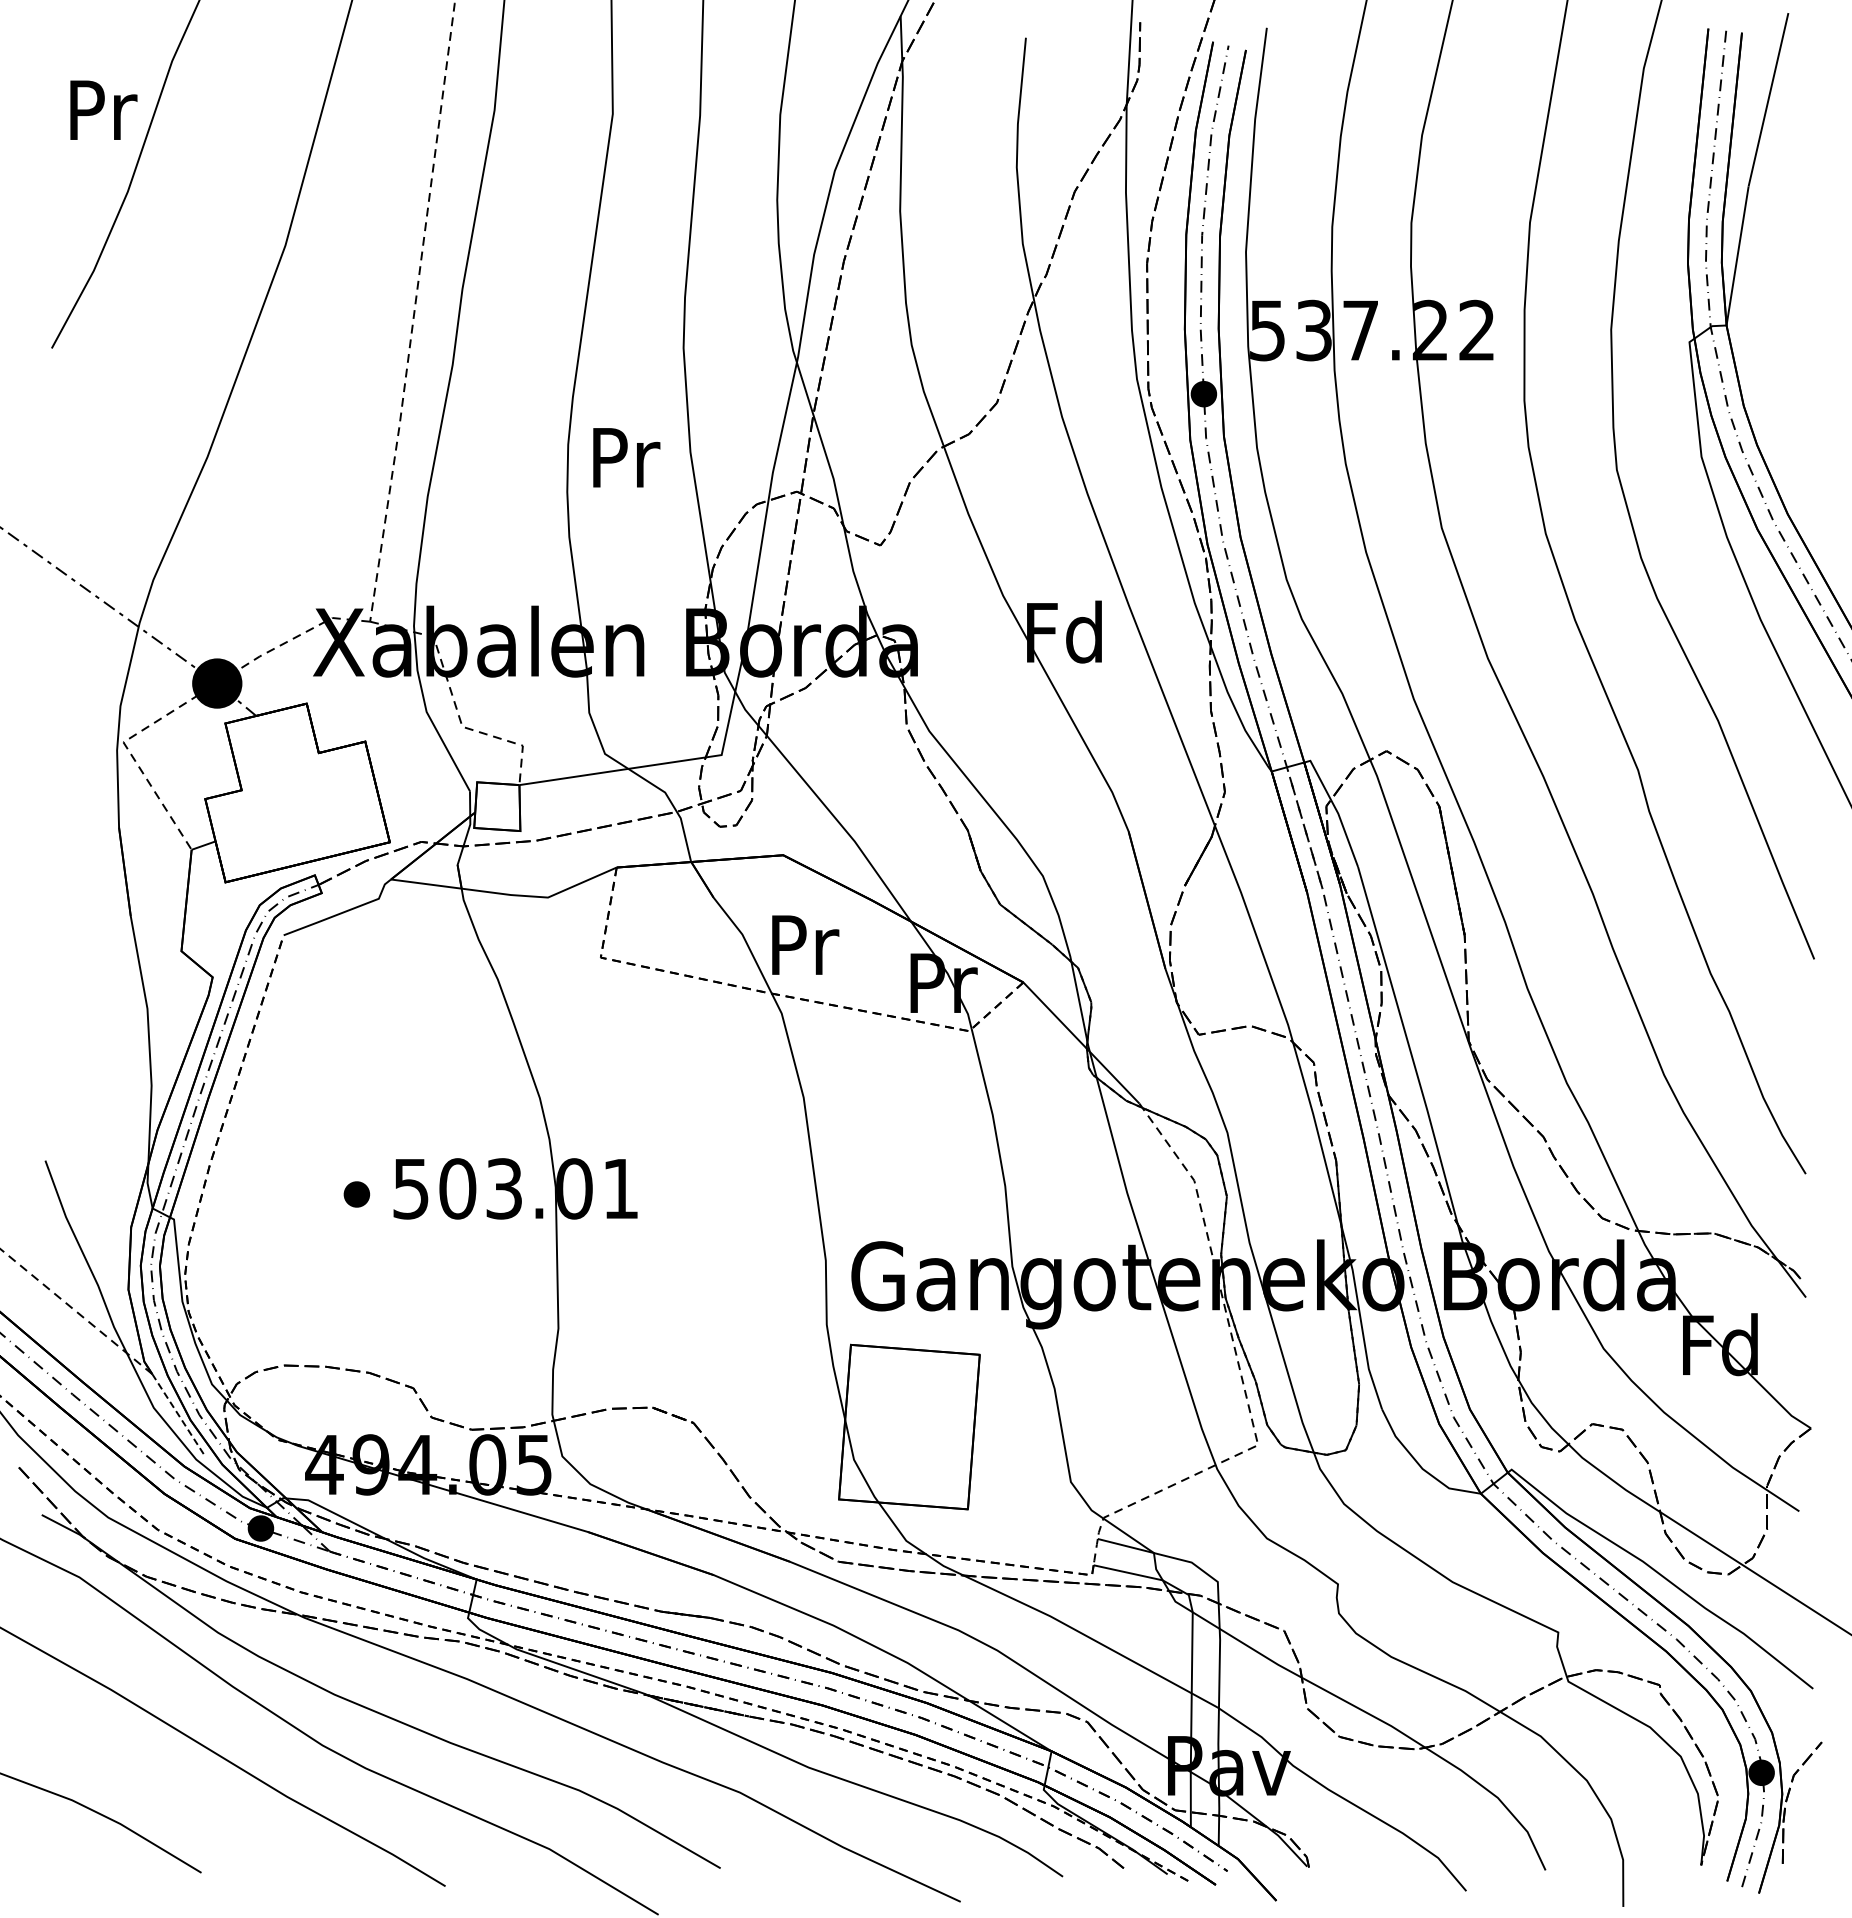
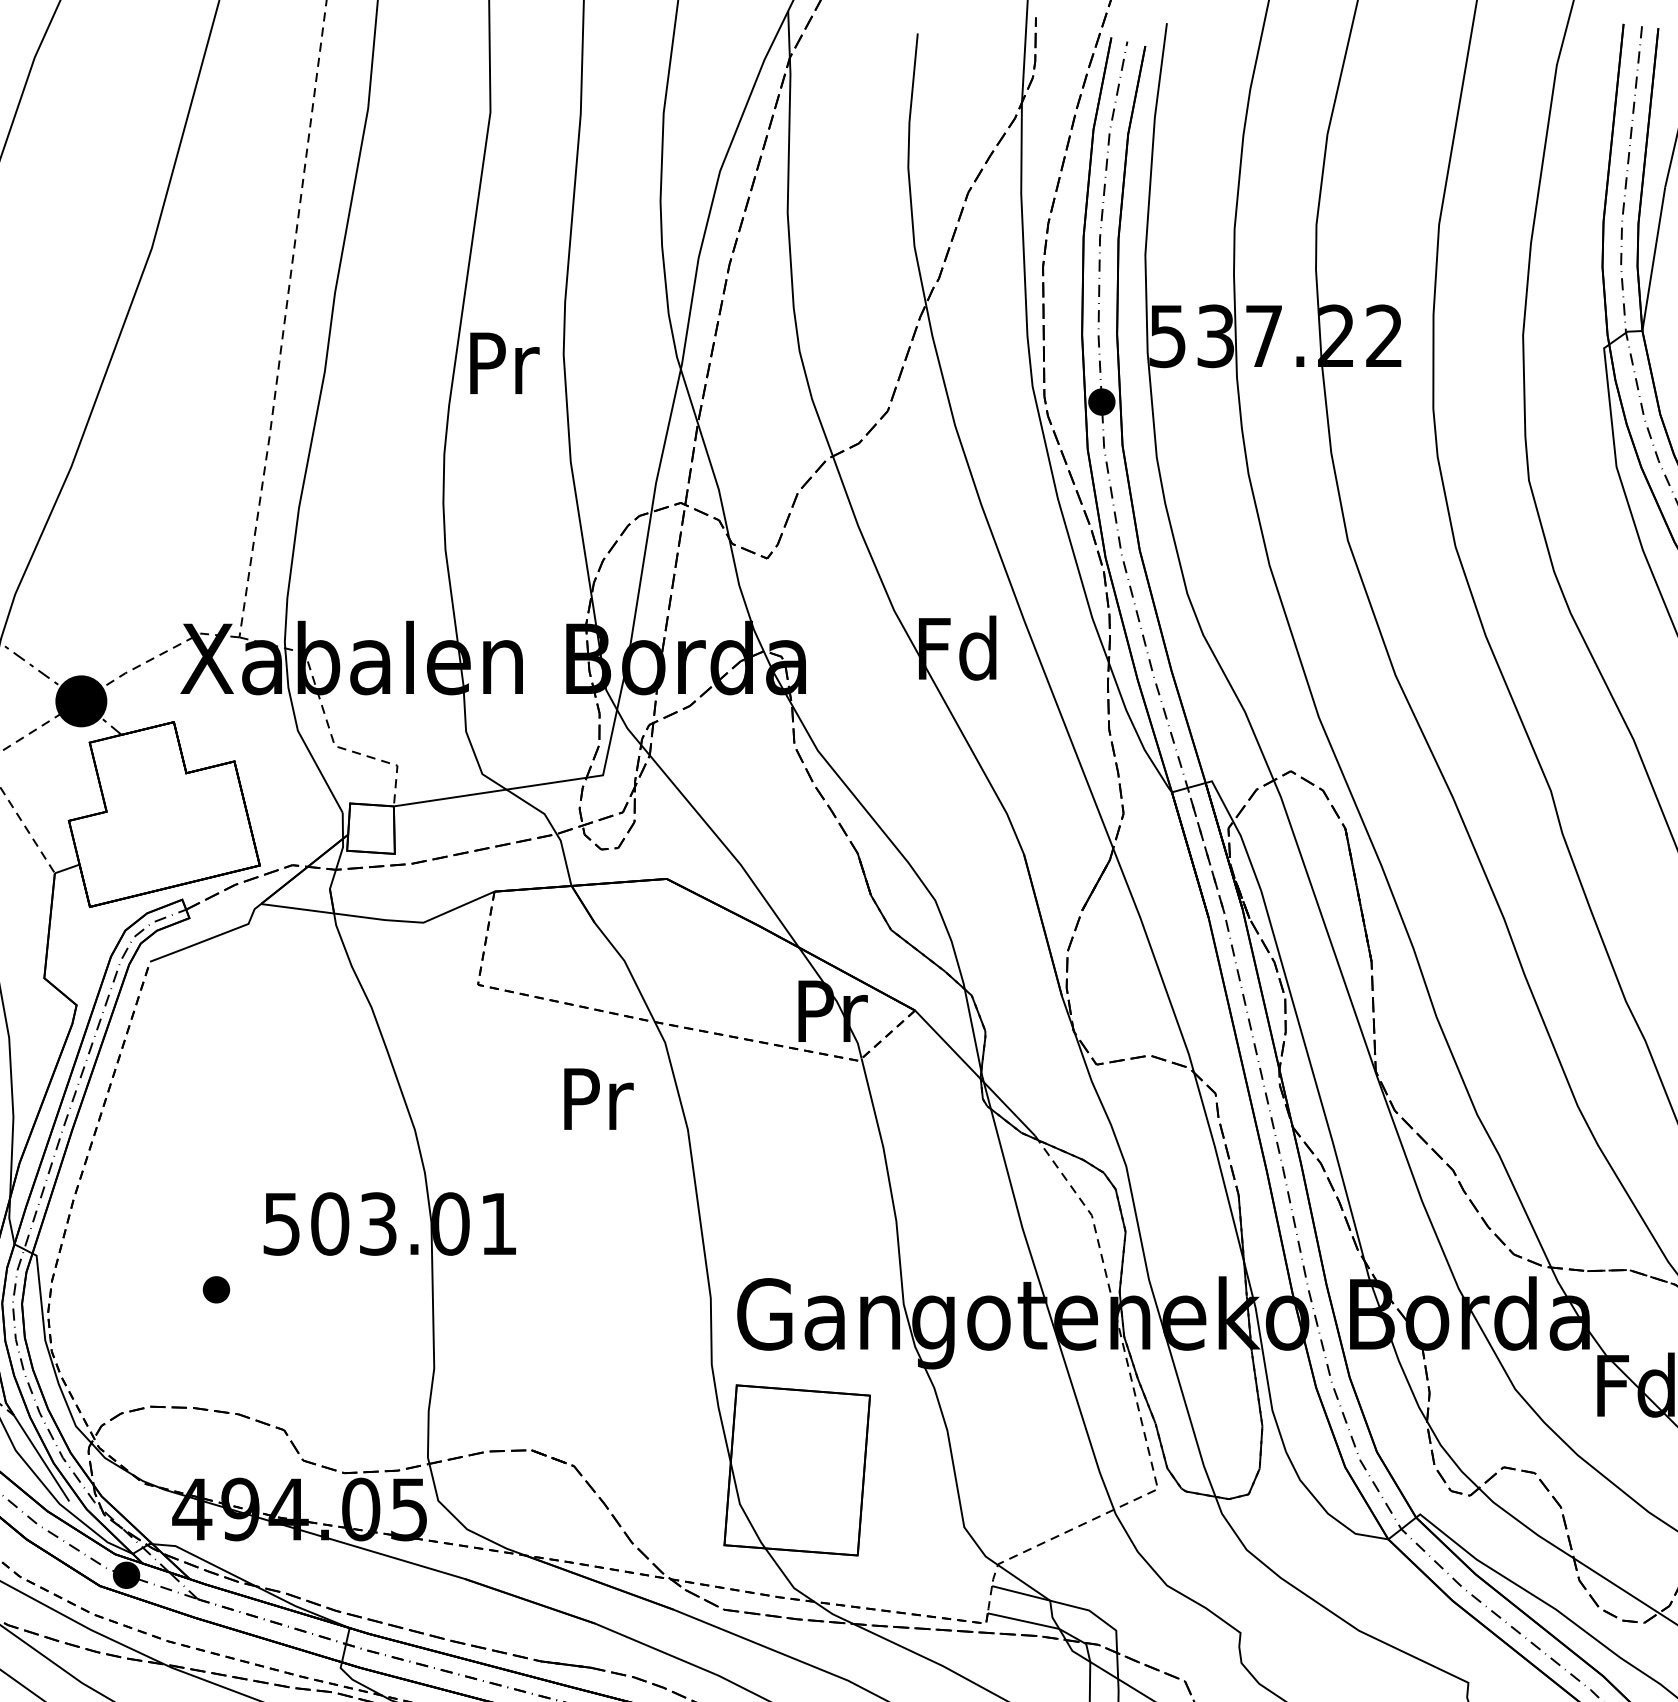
text: (626, 457) -> (504, 363), moved
text: (805, 944) -> (598, 1098), moved
part: (356, 1194) -> (216, 1289), moved
line: (179, 1416) -> (42, 1459), dashed -> solid

